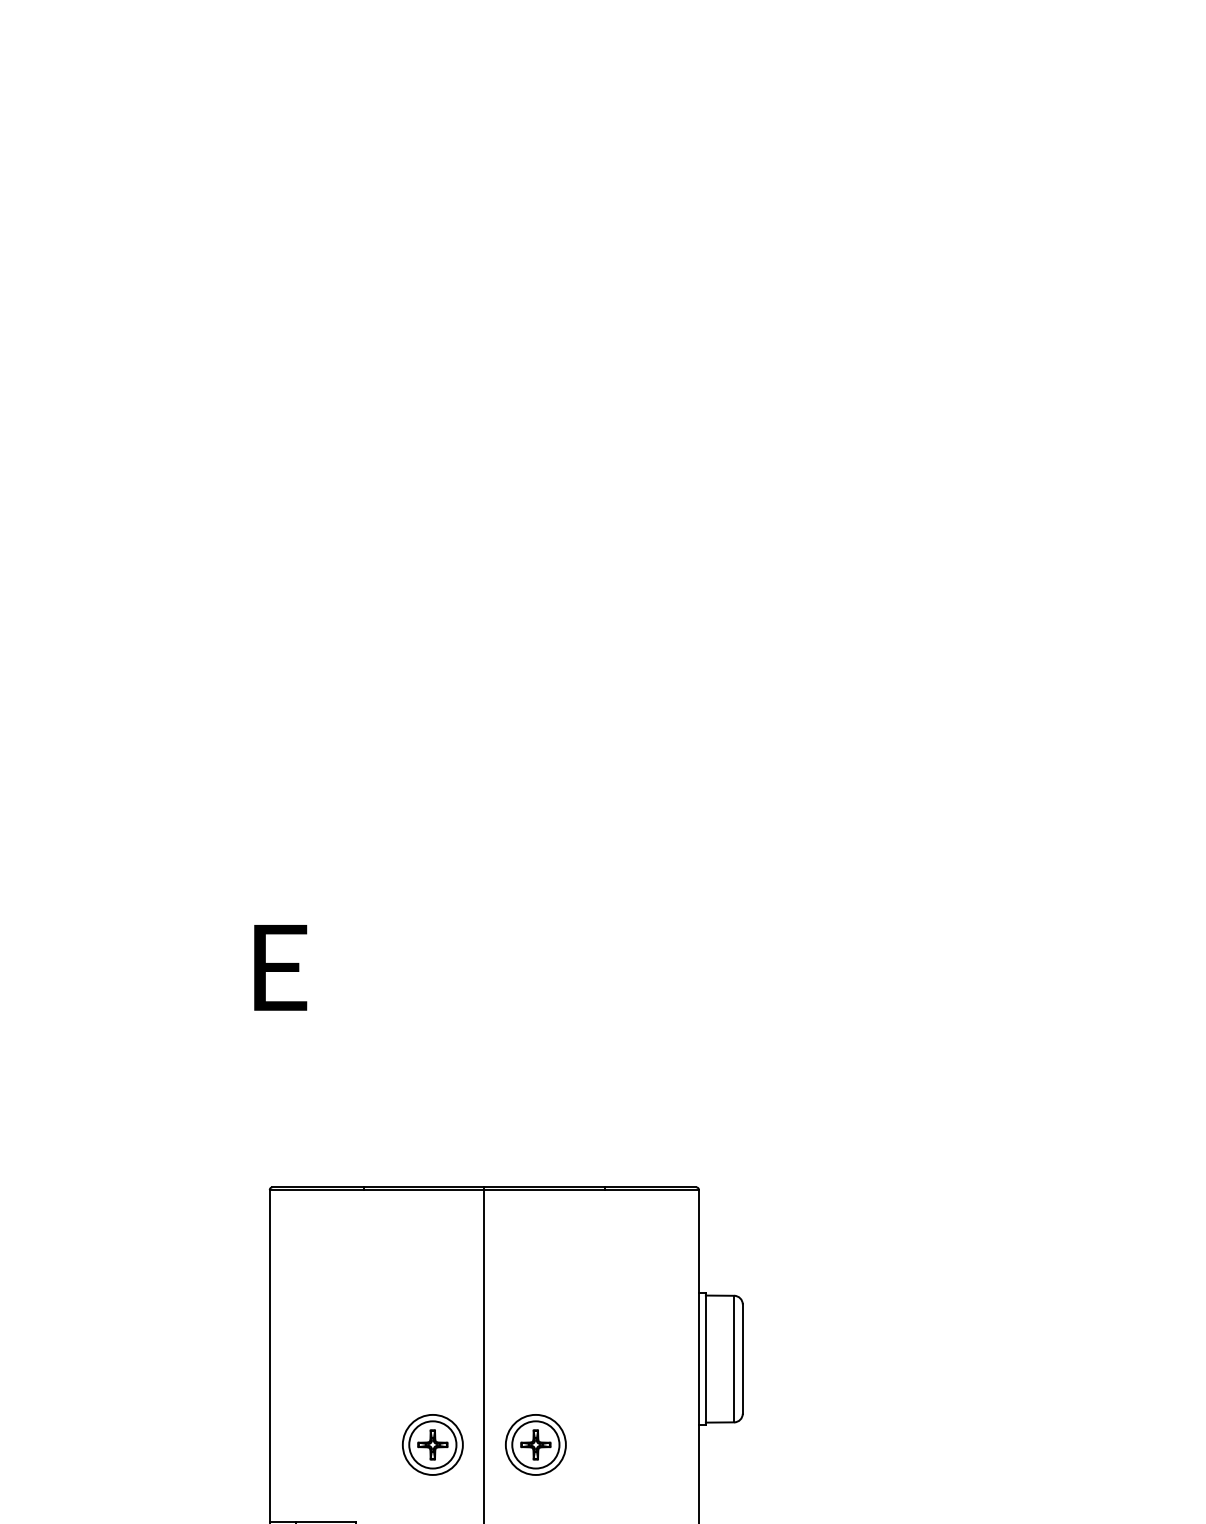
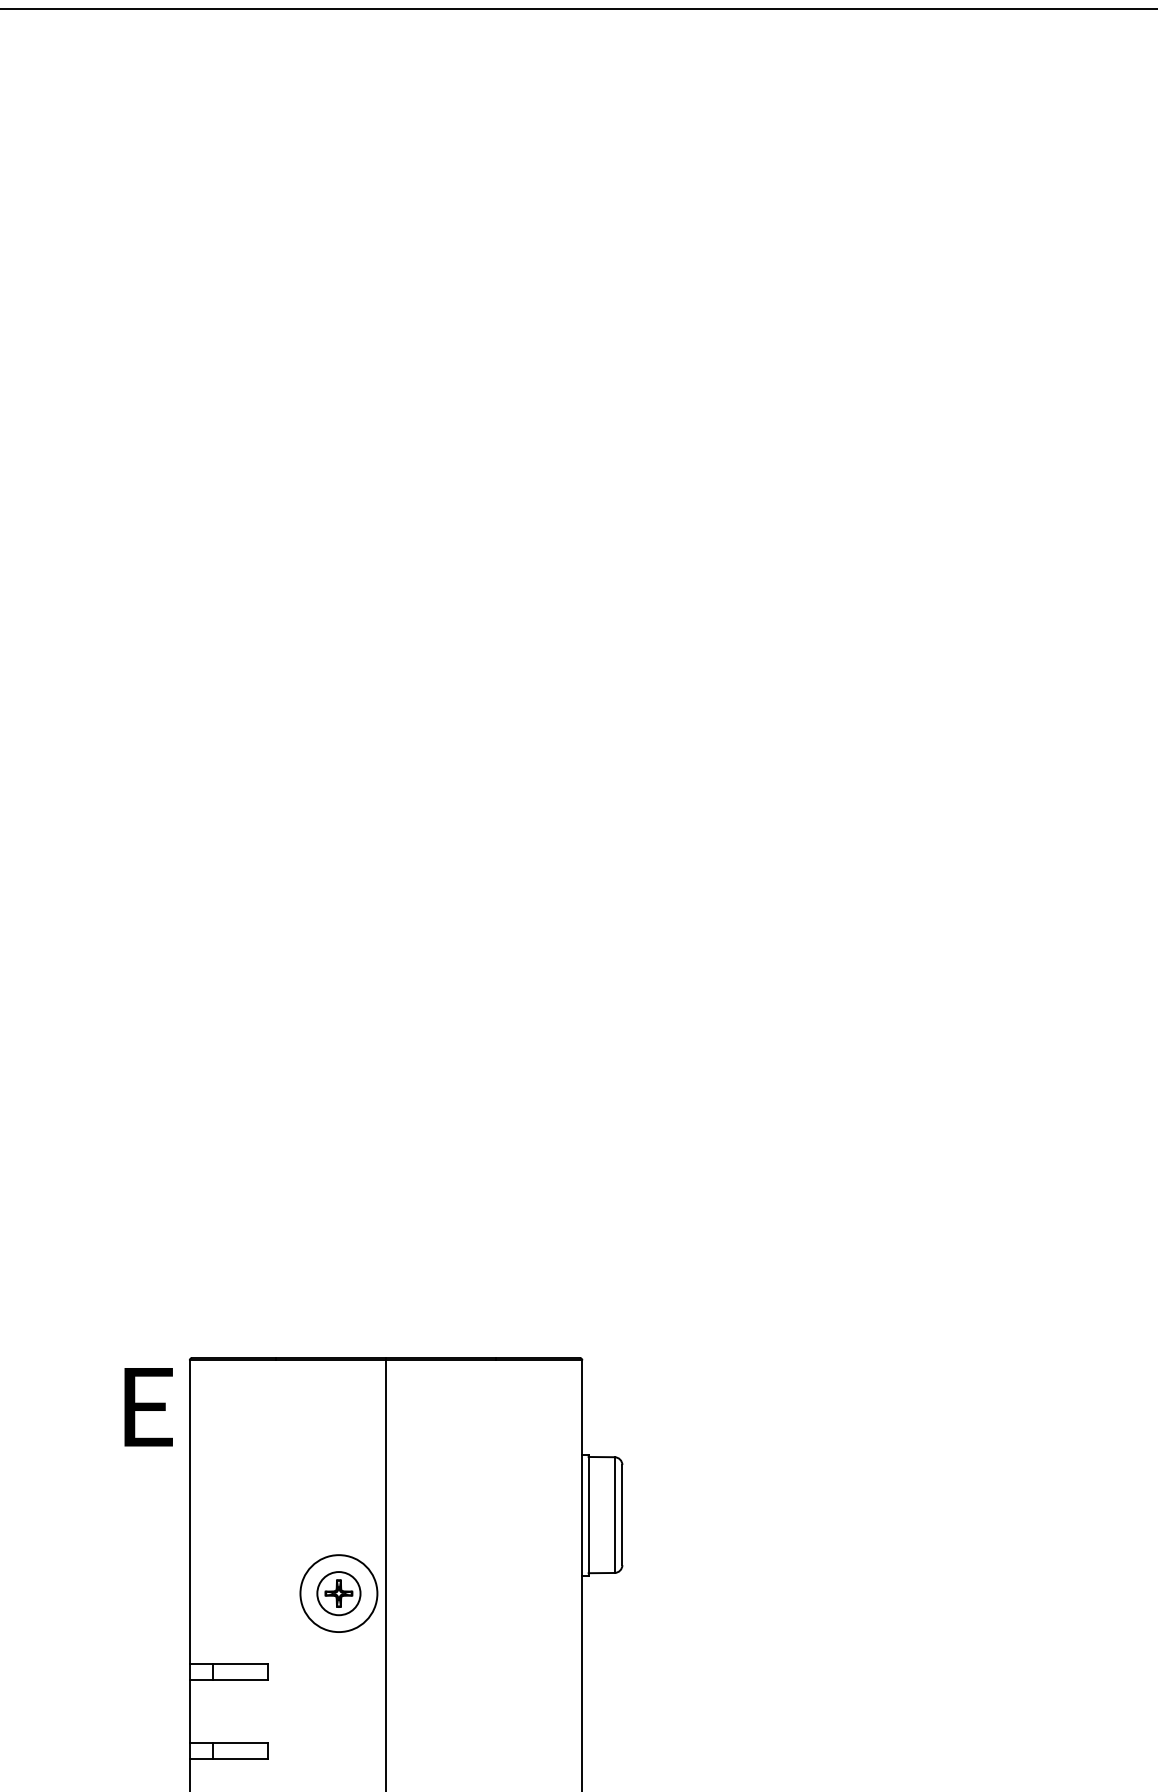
text: (280, 968) -> (148, 1407), moved
circle: (432, 1444) -> (338, 1593), size x1.4
part: (535, 1444) -> (432, 1593), removed

